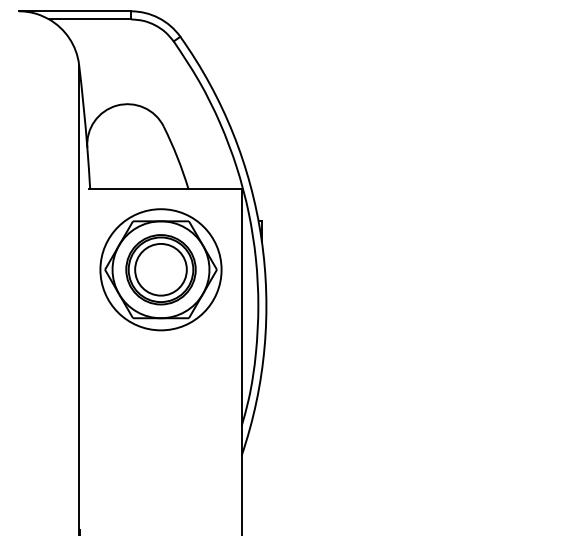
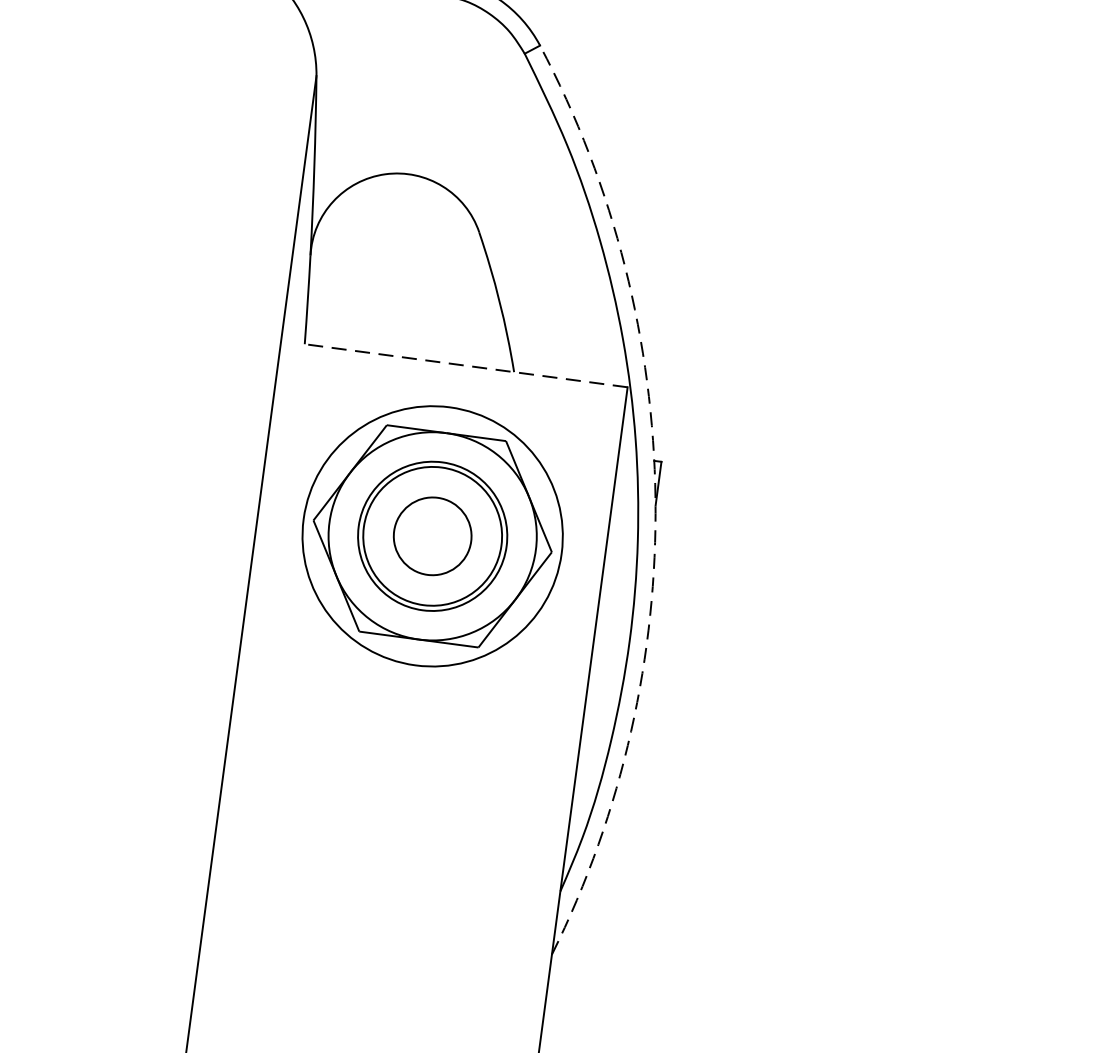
line: (165, 189) -> (465, 366), solid -> dashed
arc: (261, 238) -> (655, 498), solid -> dashed
circle: (160, 269) -> (431, 535), size x0.7

